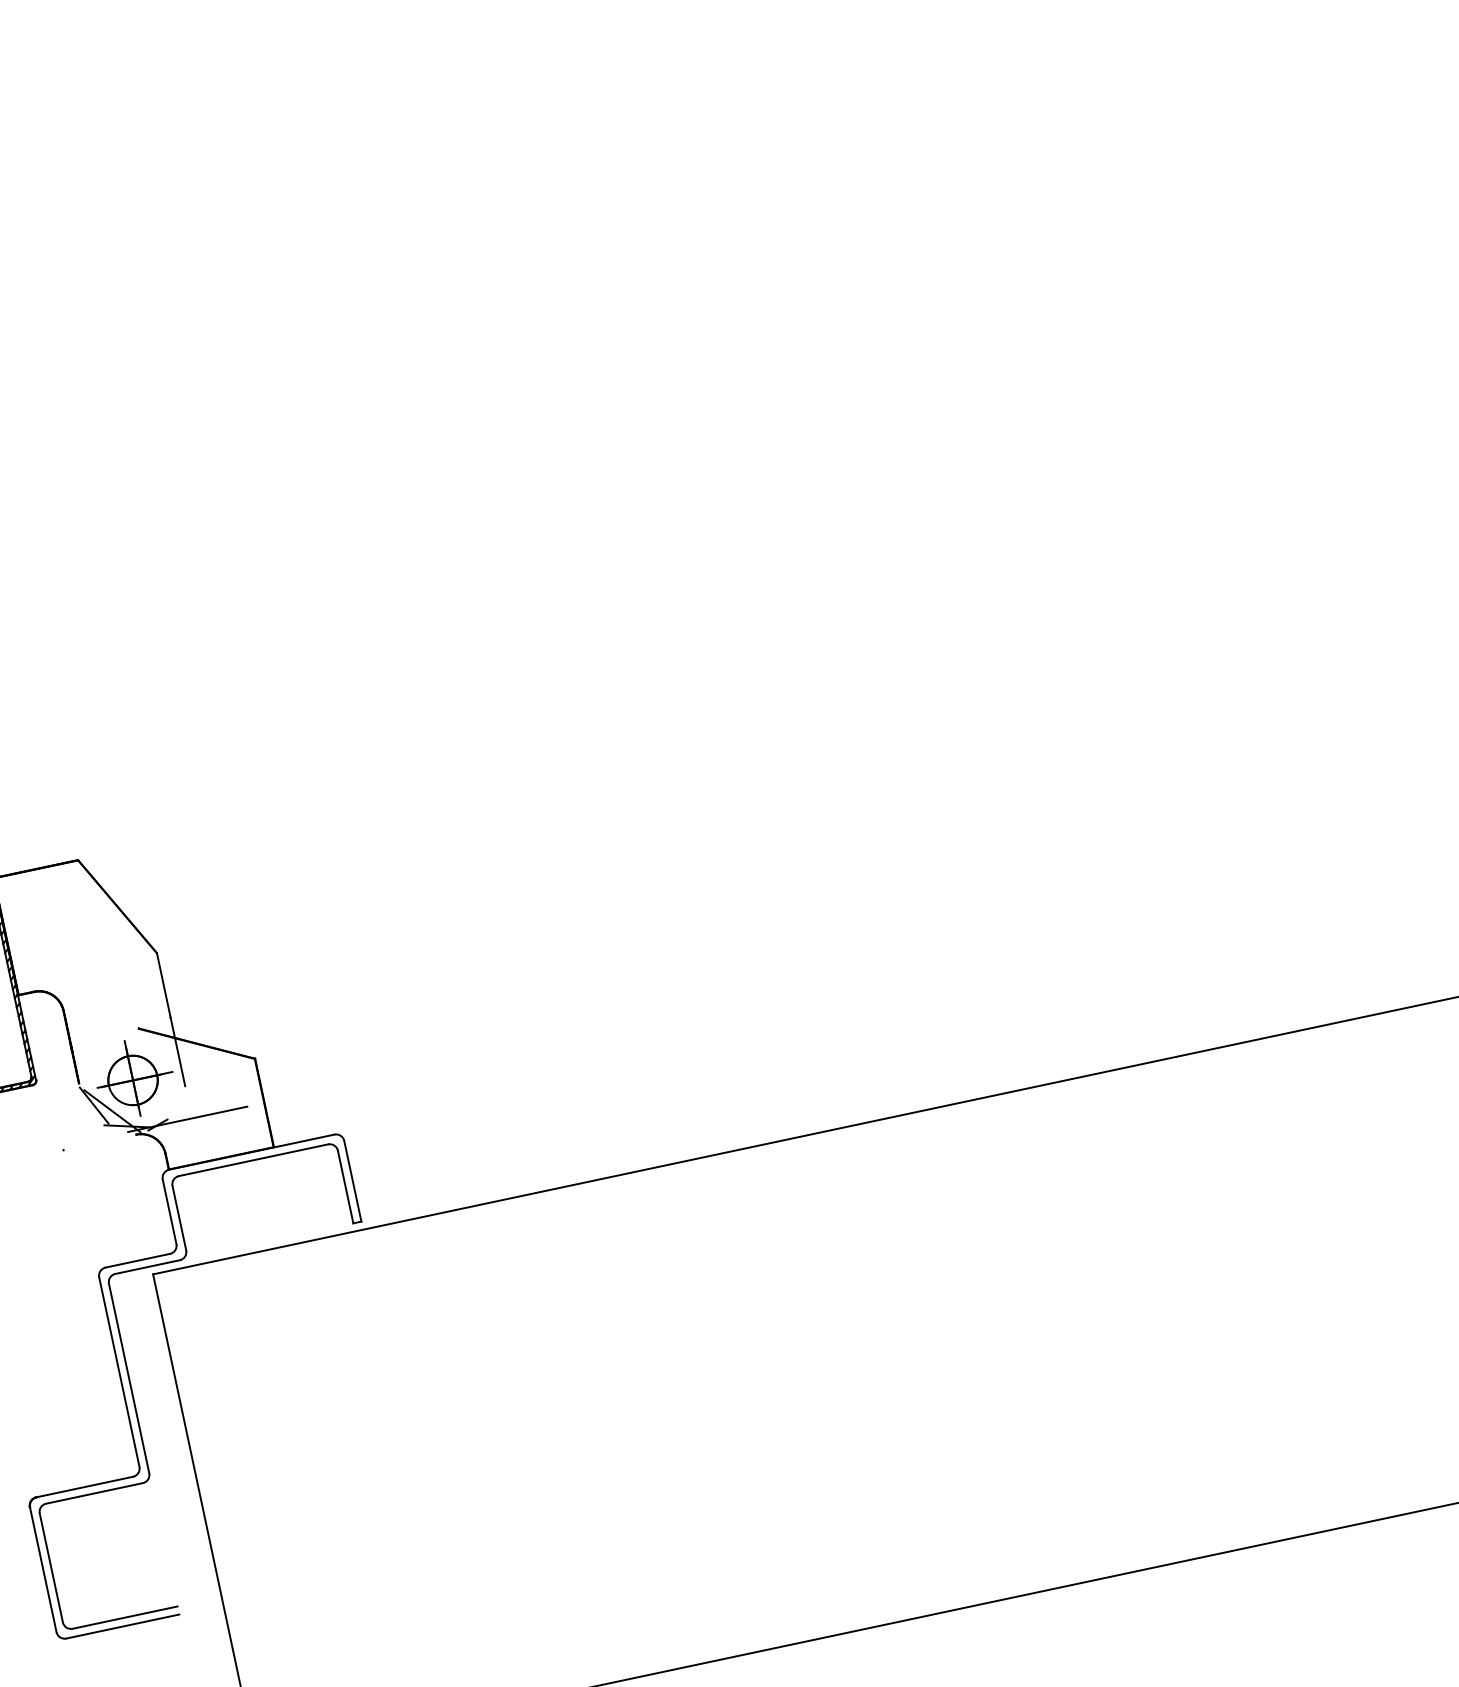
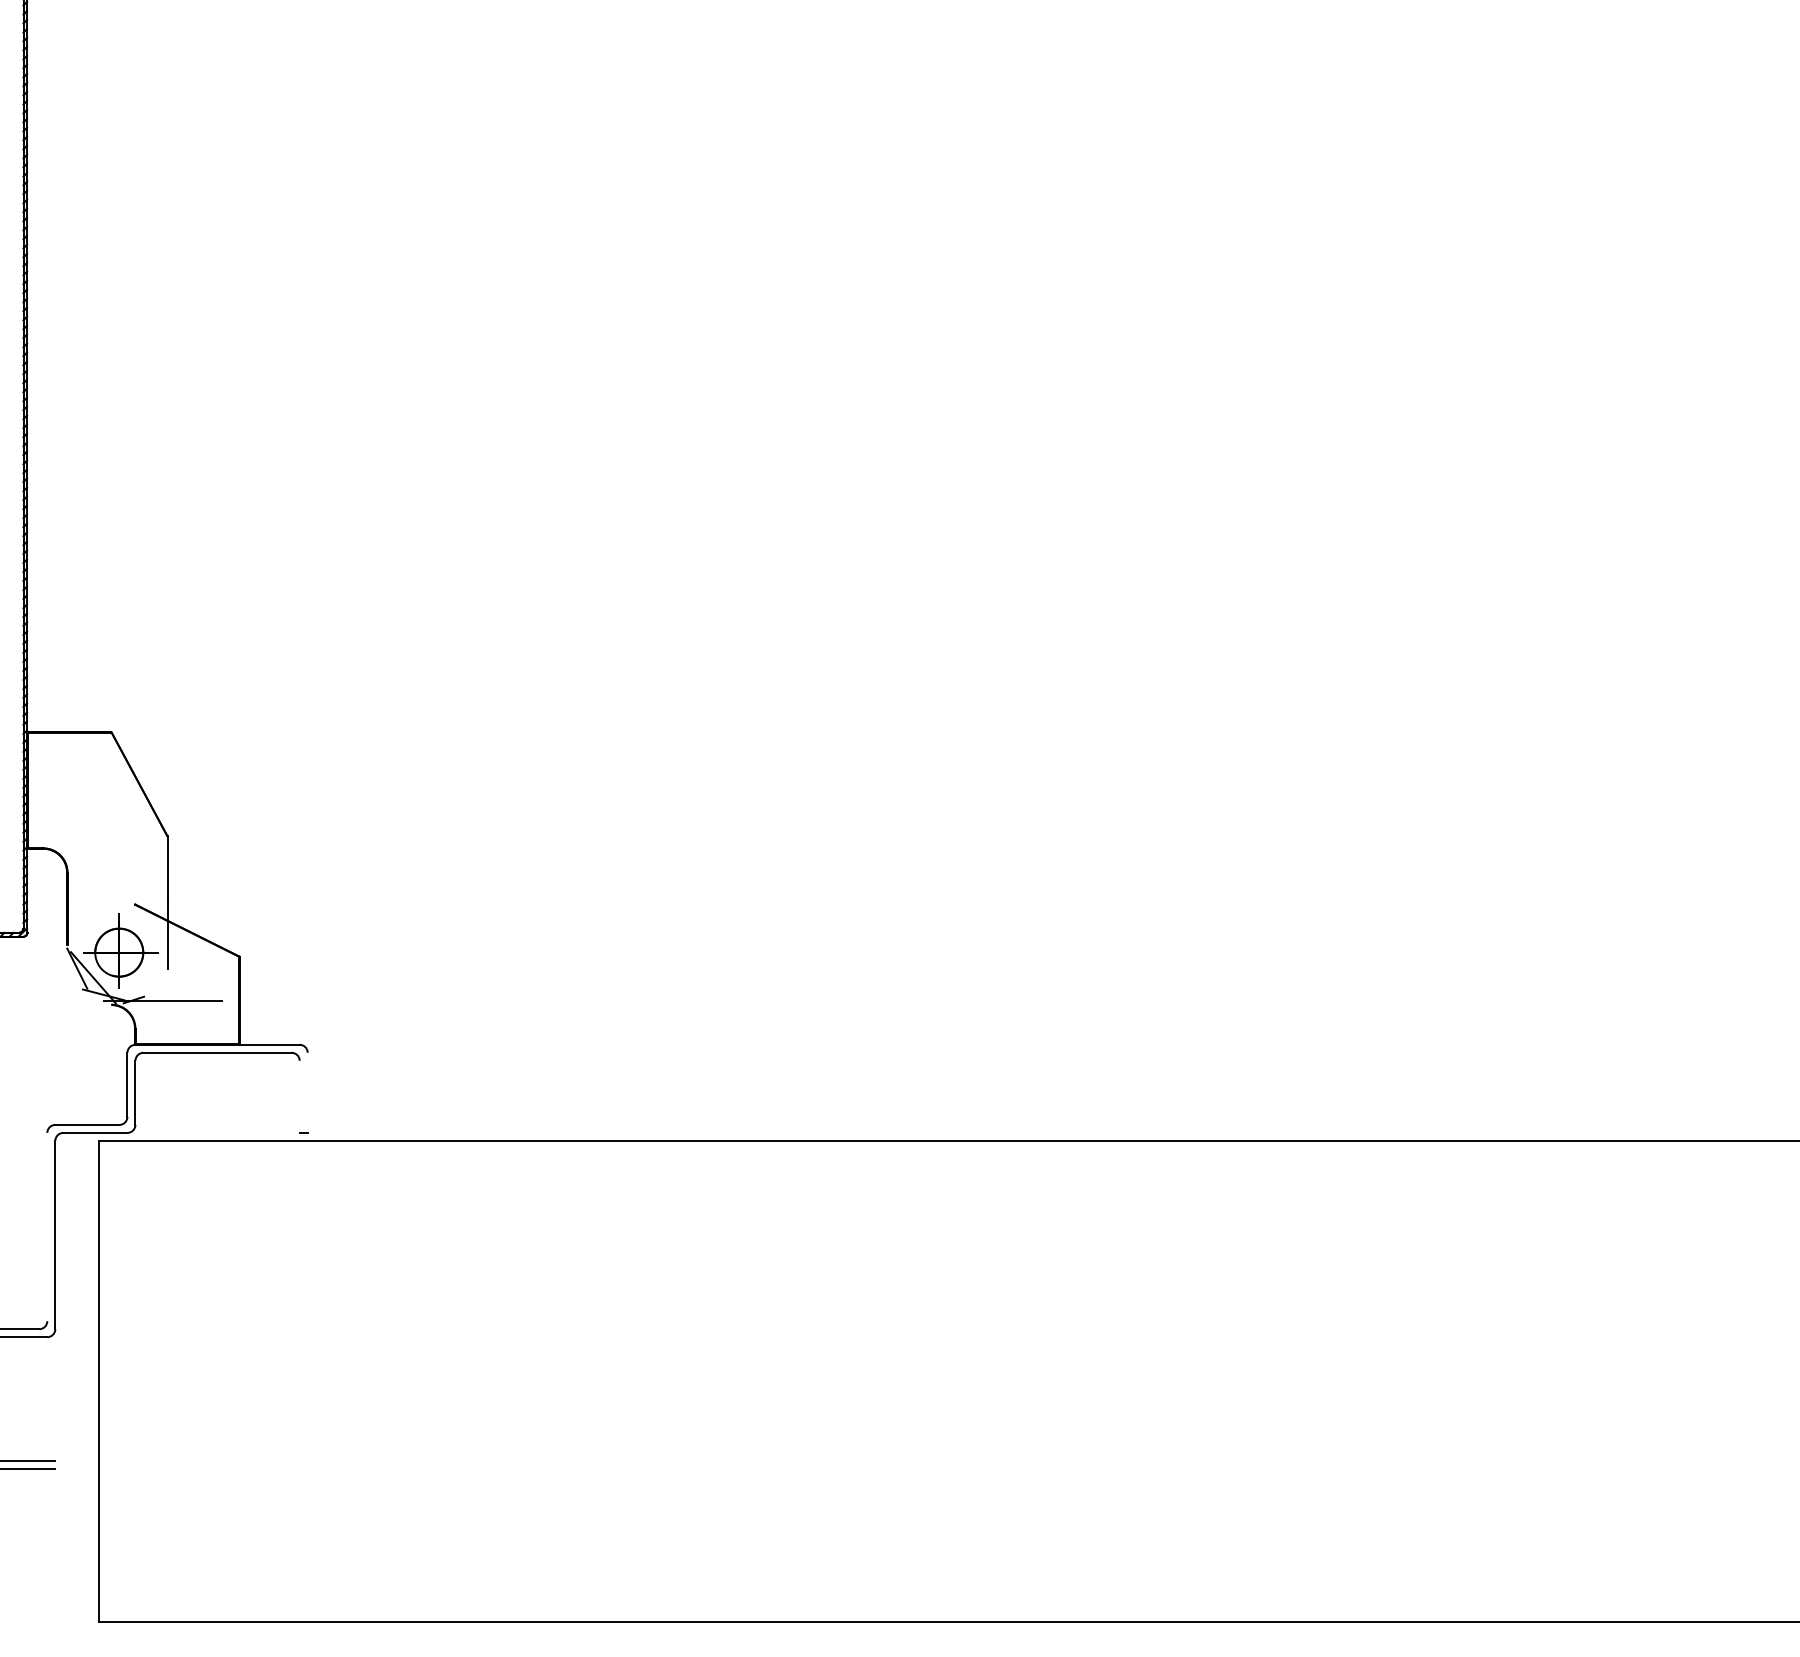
line: (352, 1180) -> (307, 1092), removed
line: (345, 1186) -> (299, 1096), removed
line: (119, 1371) -> (47, 1226), removed

